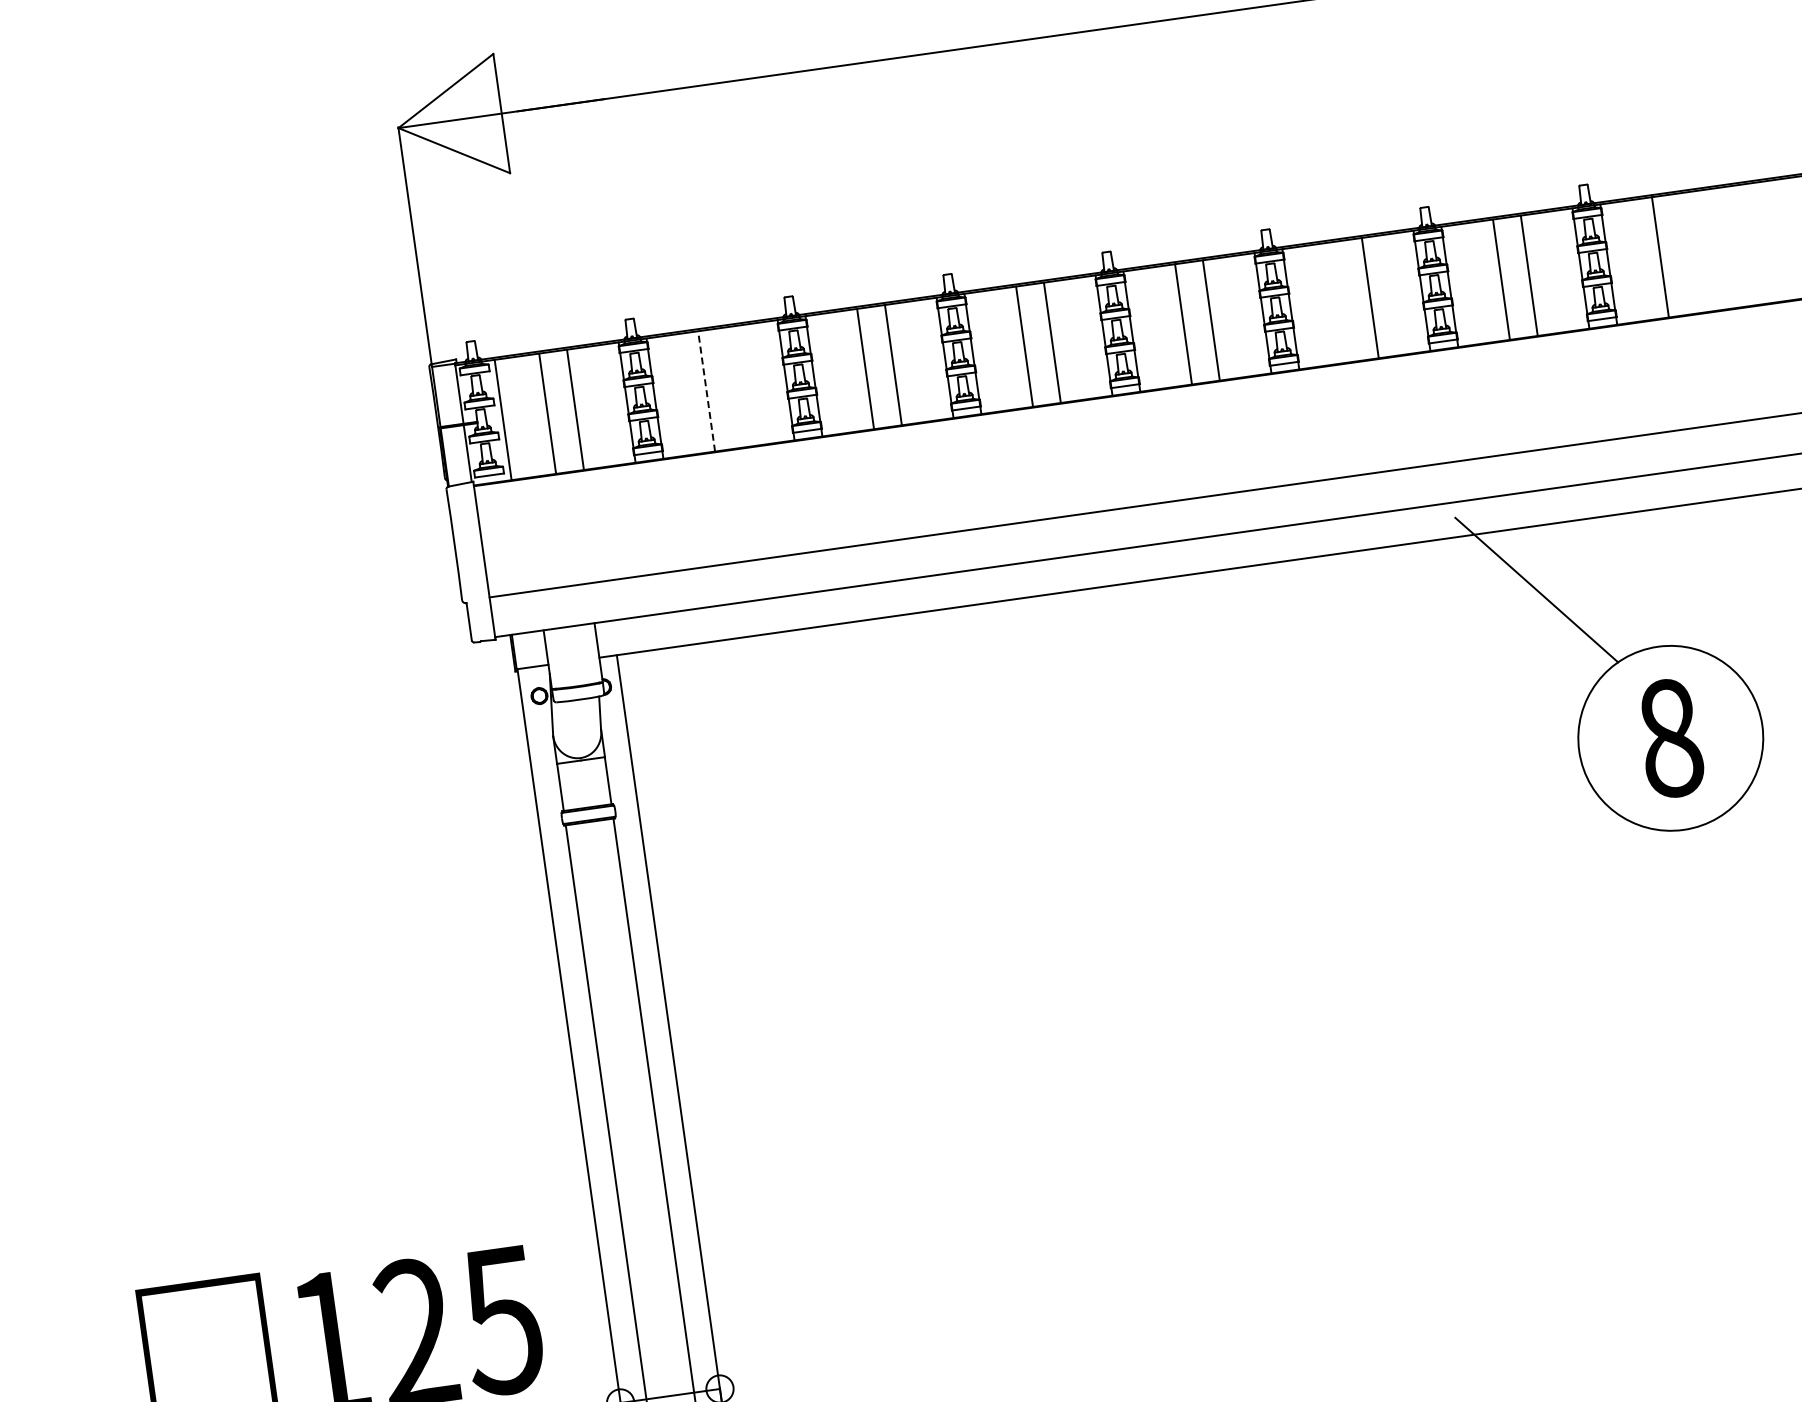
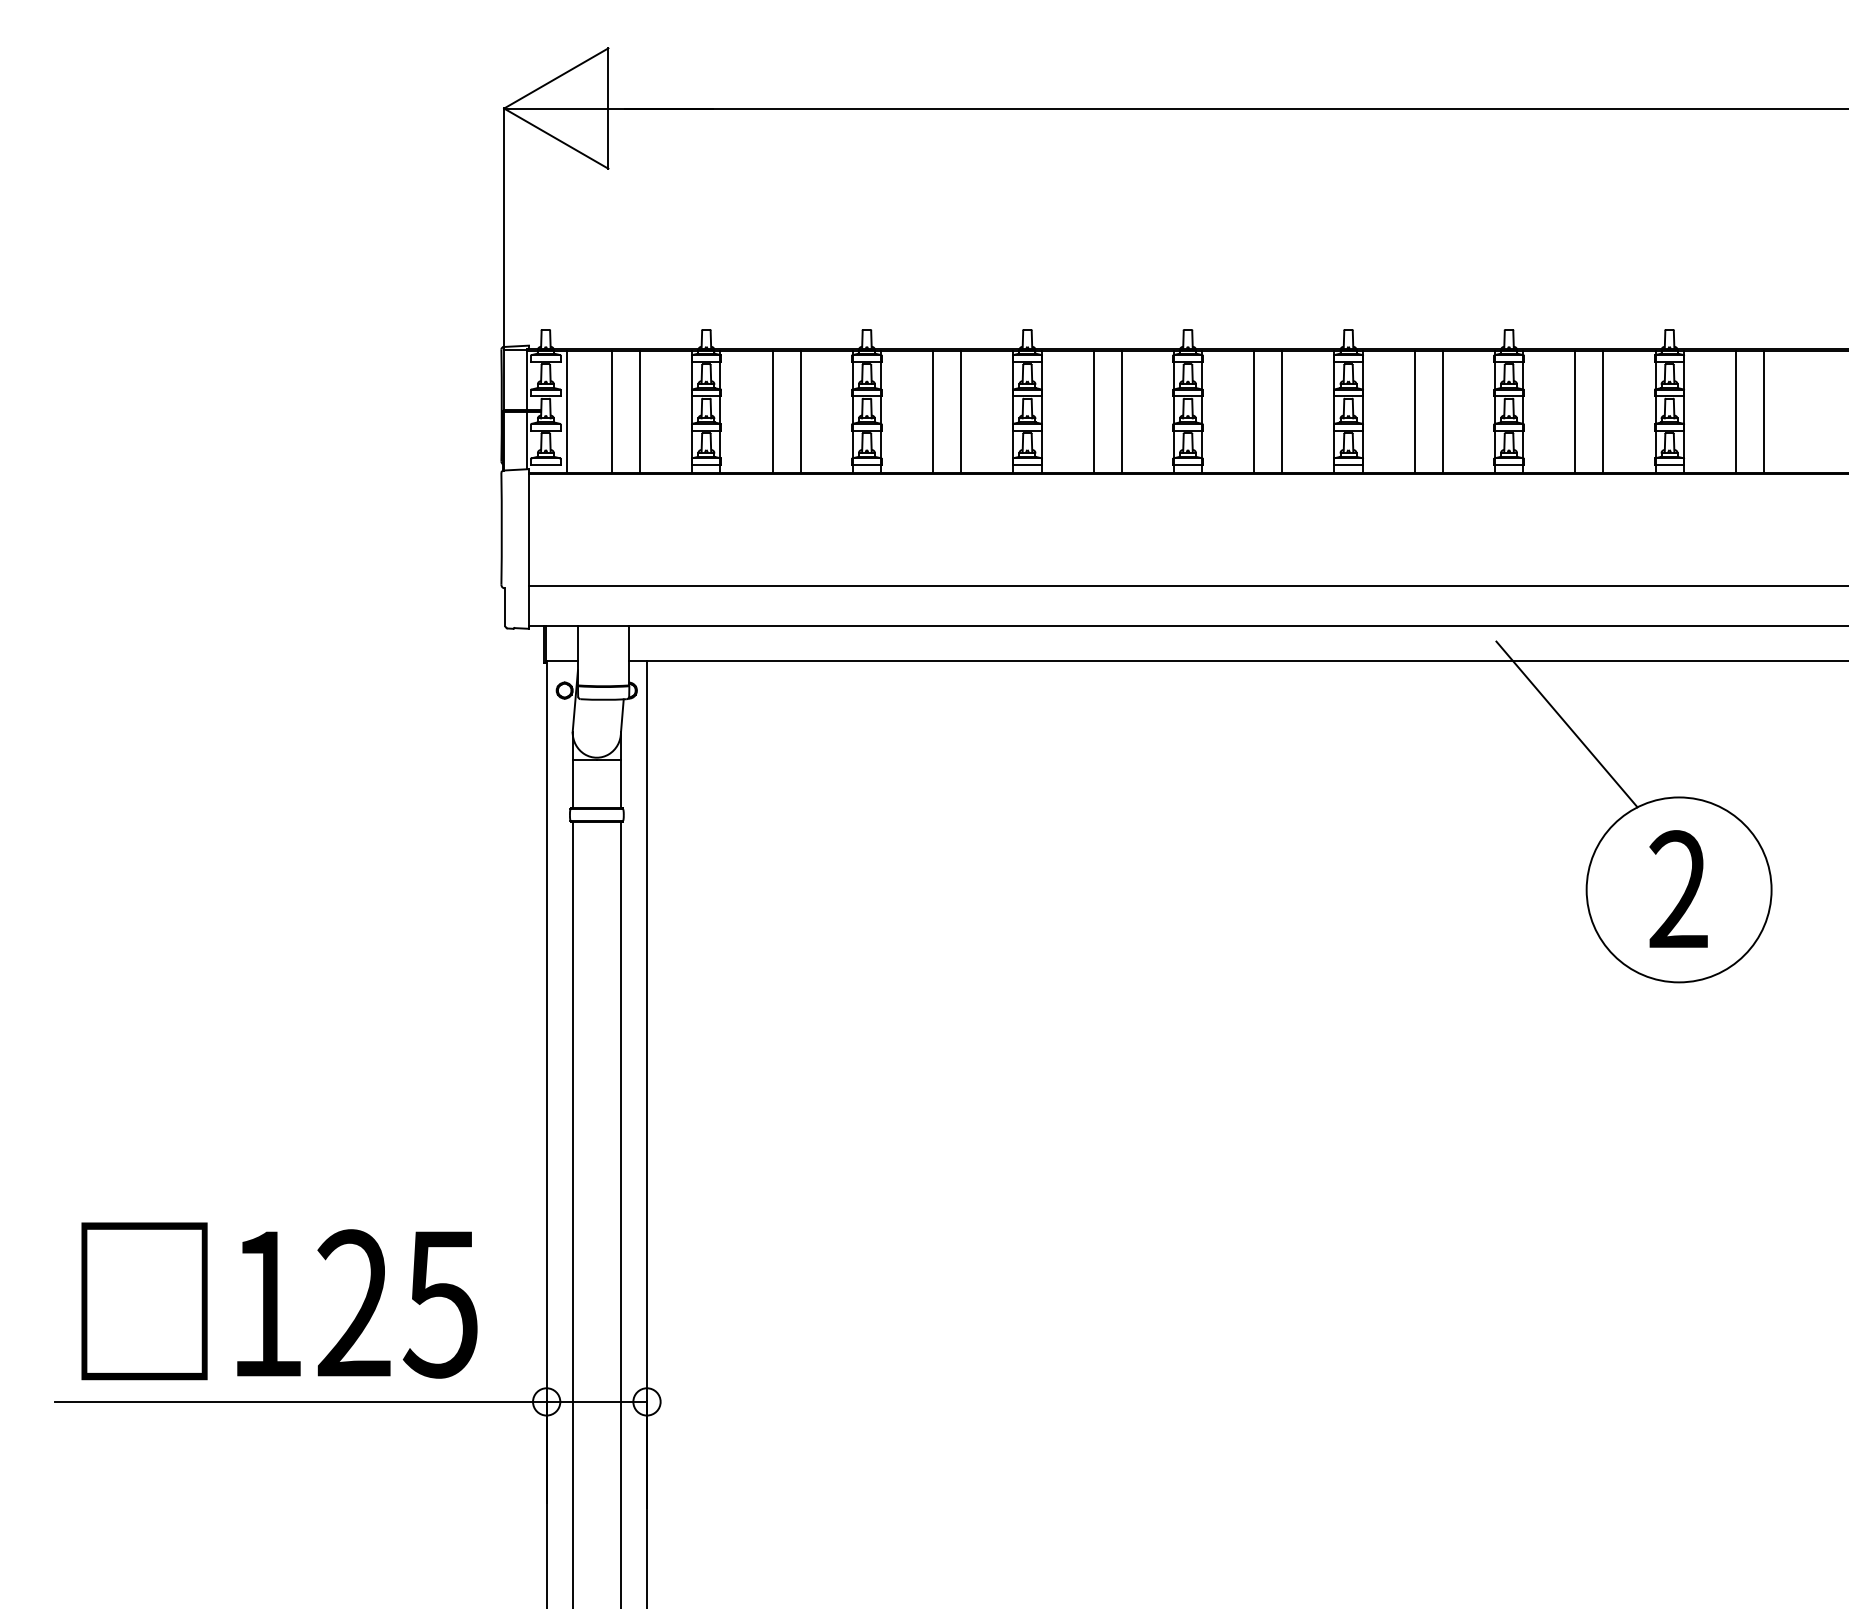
line: (1687, 252) -> (1763, 411), added
line: (1342, 301) -> (1414, 411), added
line: (734, 386) -> (800, 411), added
line: (706, 391) -> (772, 412), dashed -> solid
text: (1670, 738) -> (1678, 889), 8 -> 2

